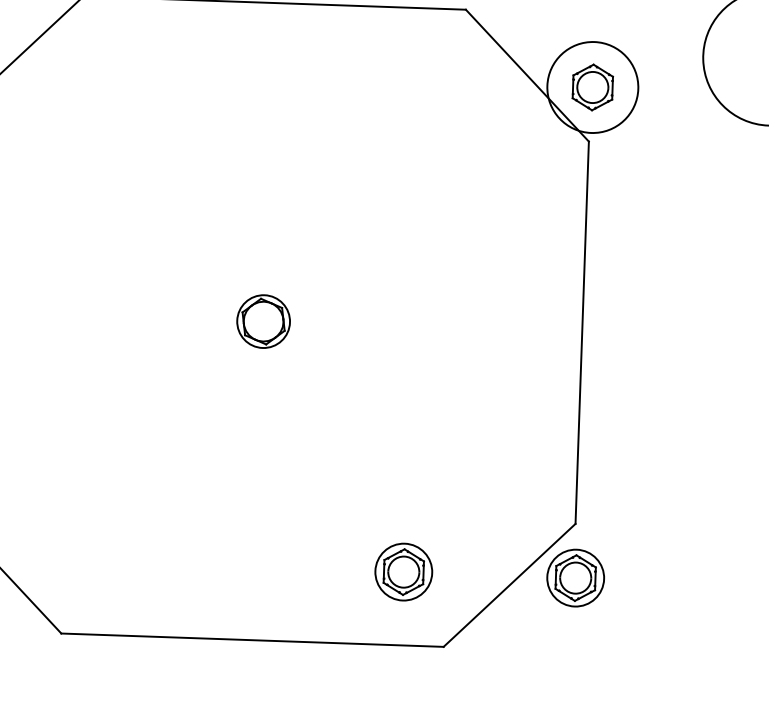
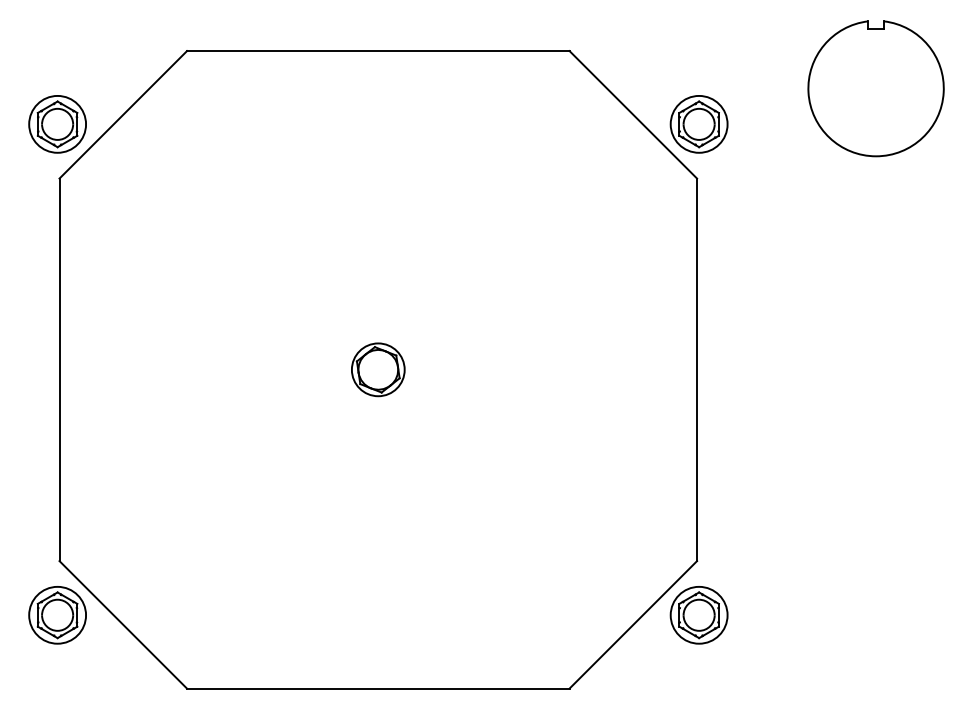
circle: (592, 86) -> (698, 123), size x0.62
part: (403, 572) -> (526, 615), removed

